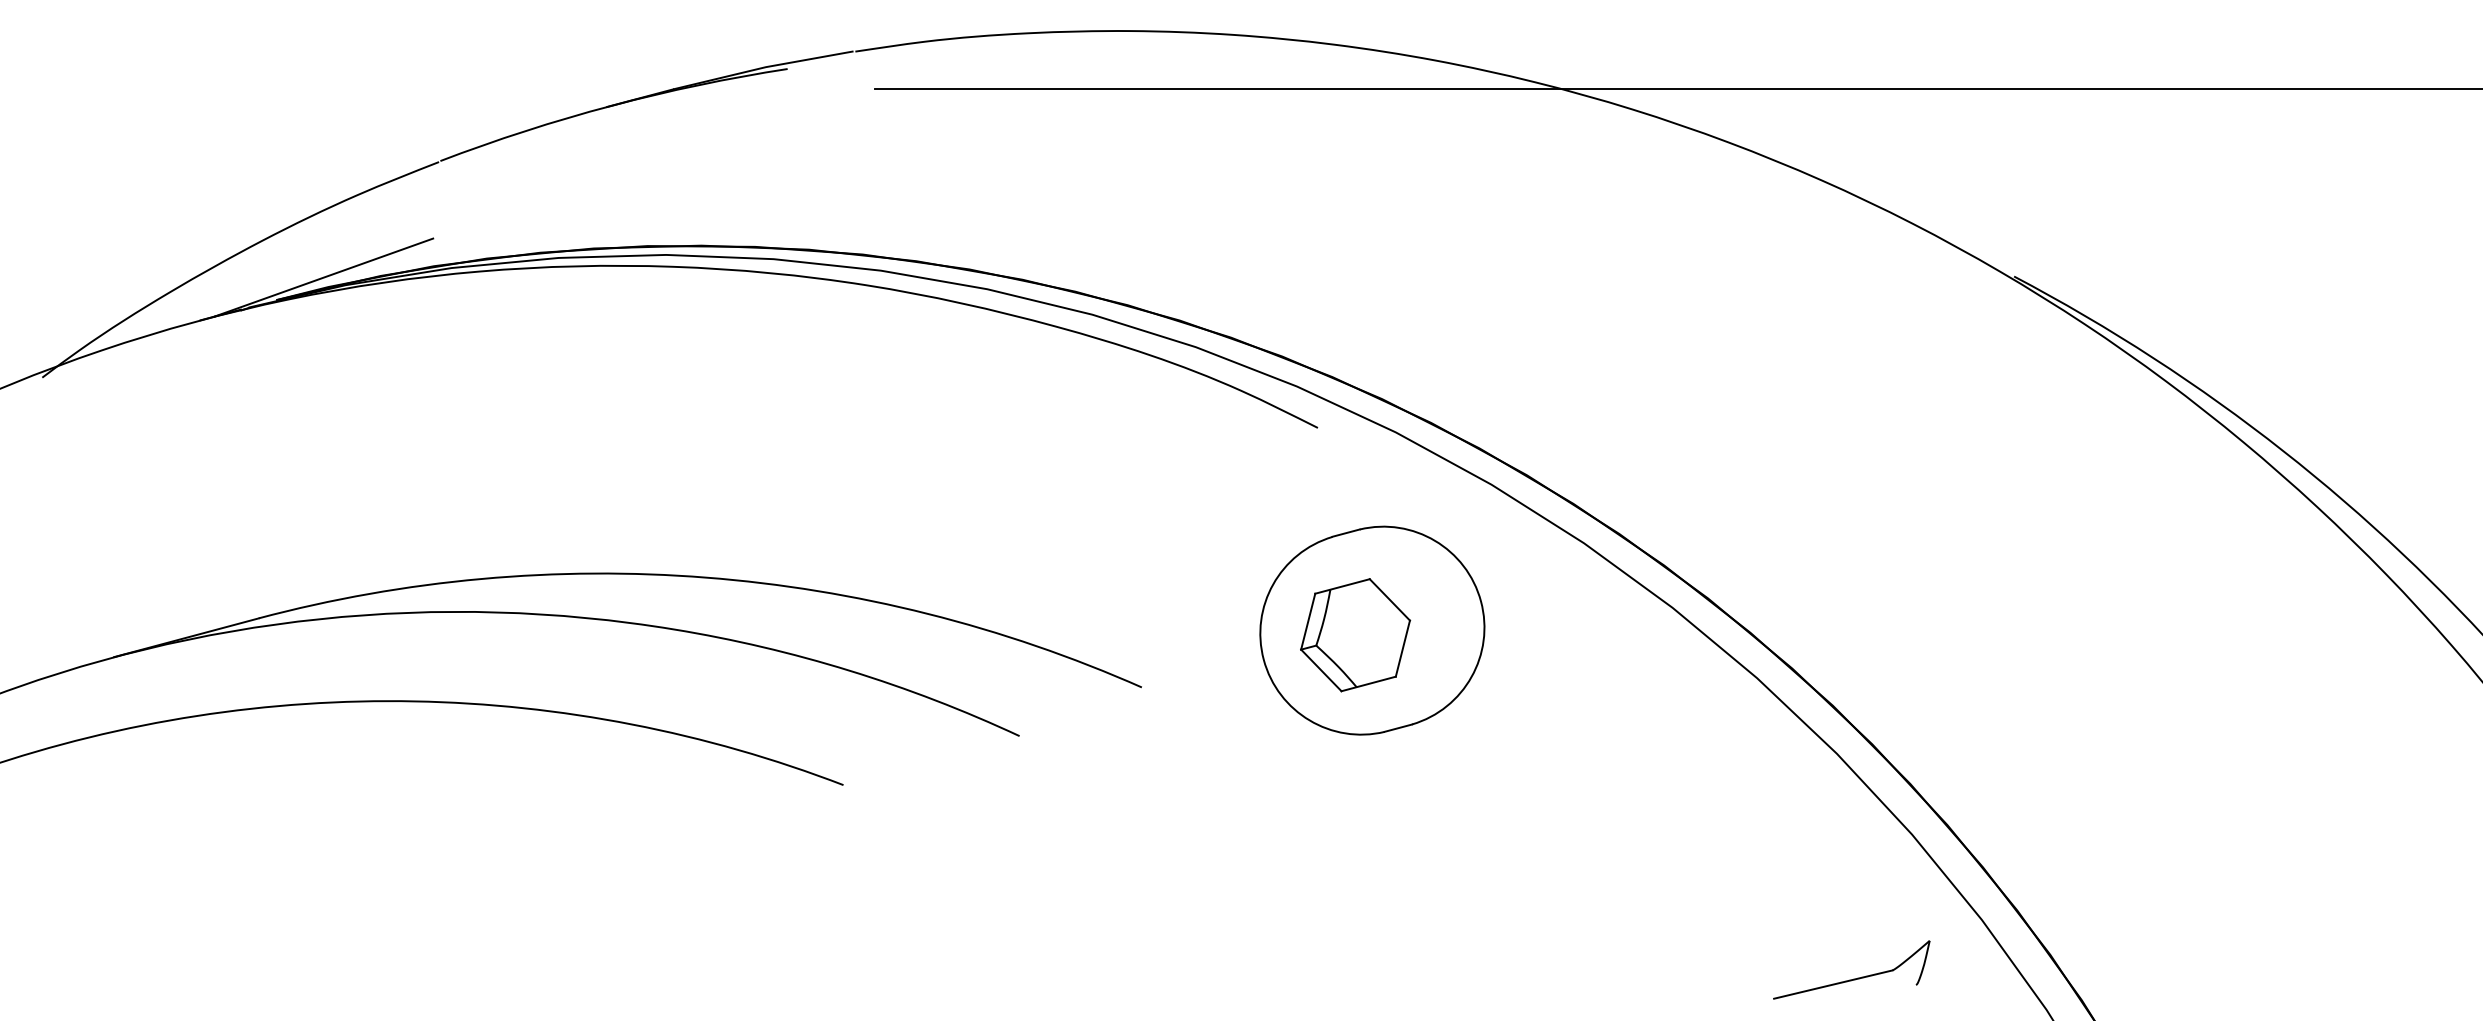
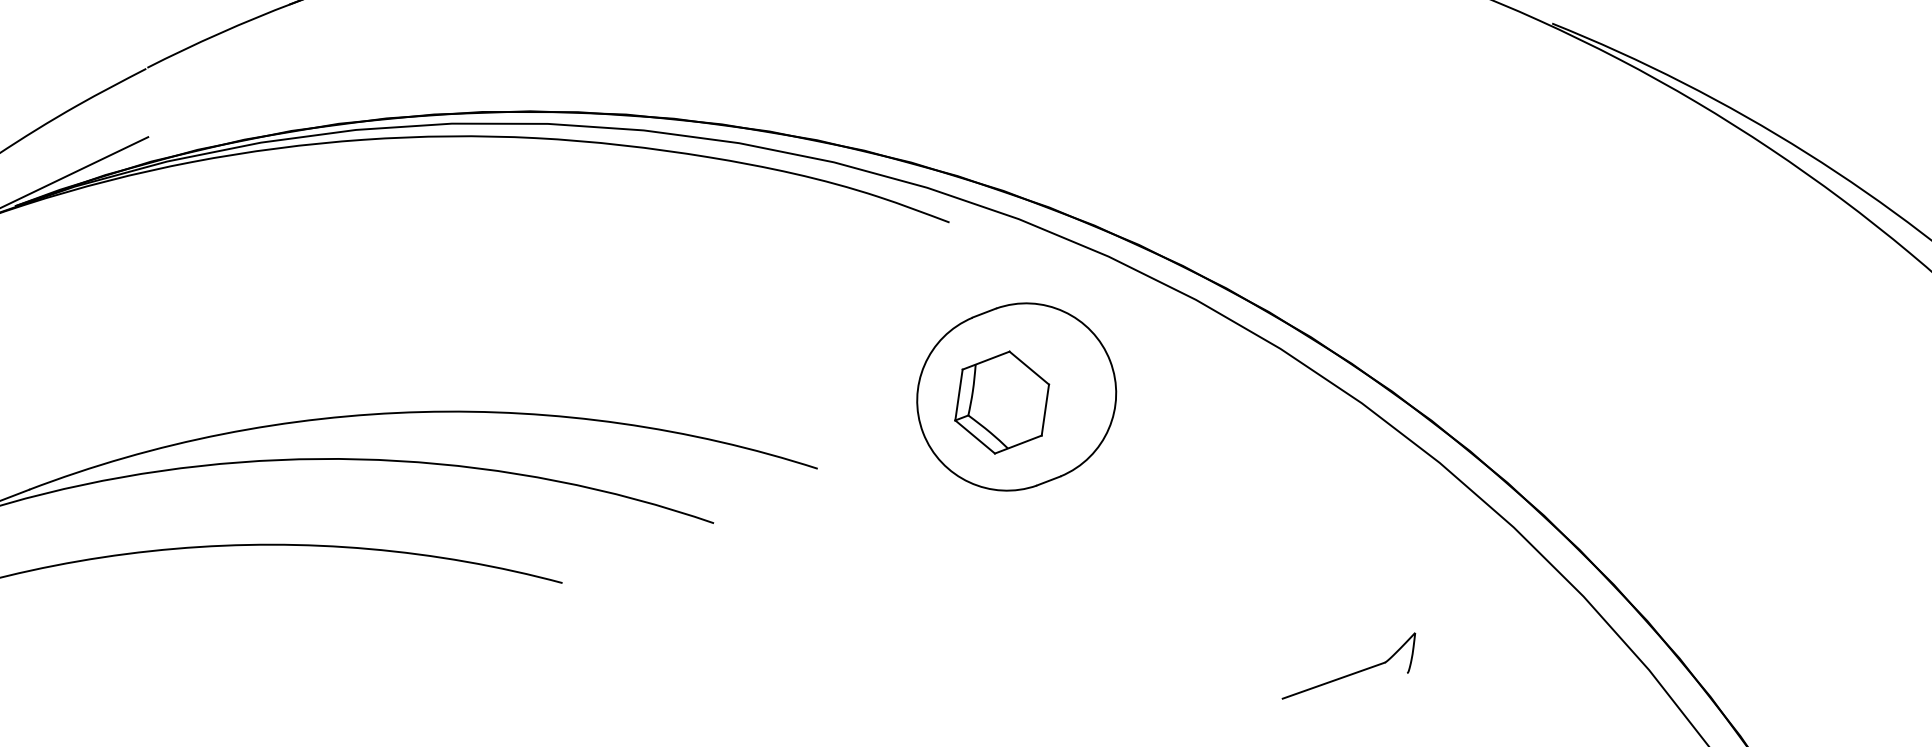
part: (1853, 978) -> (1351, 673), moved

